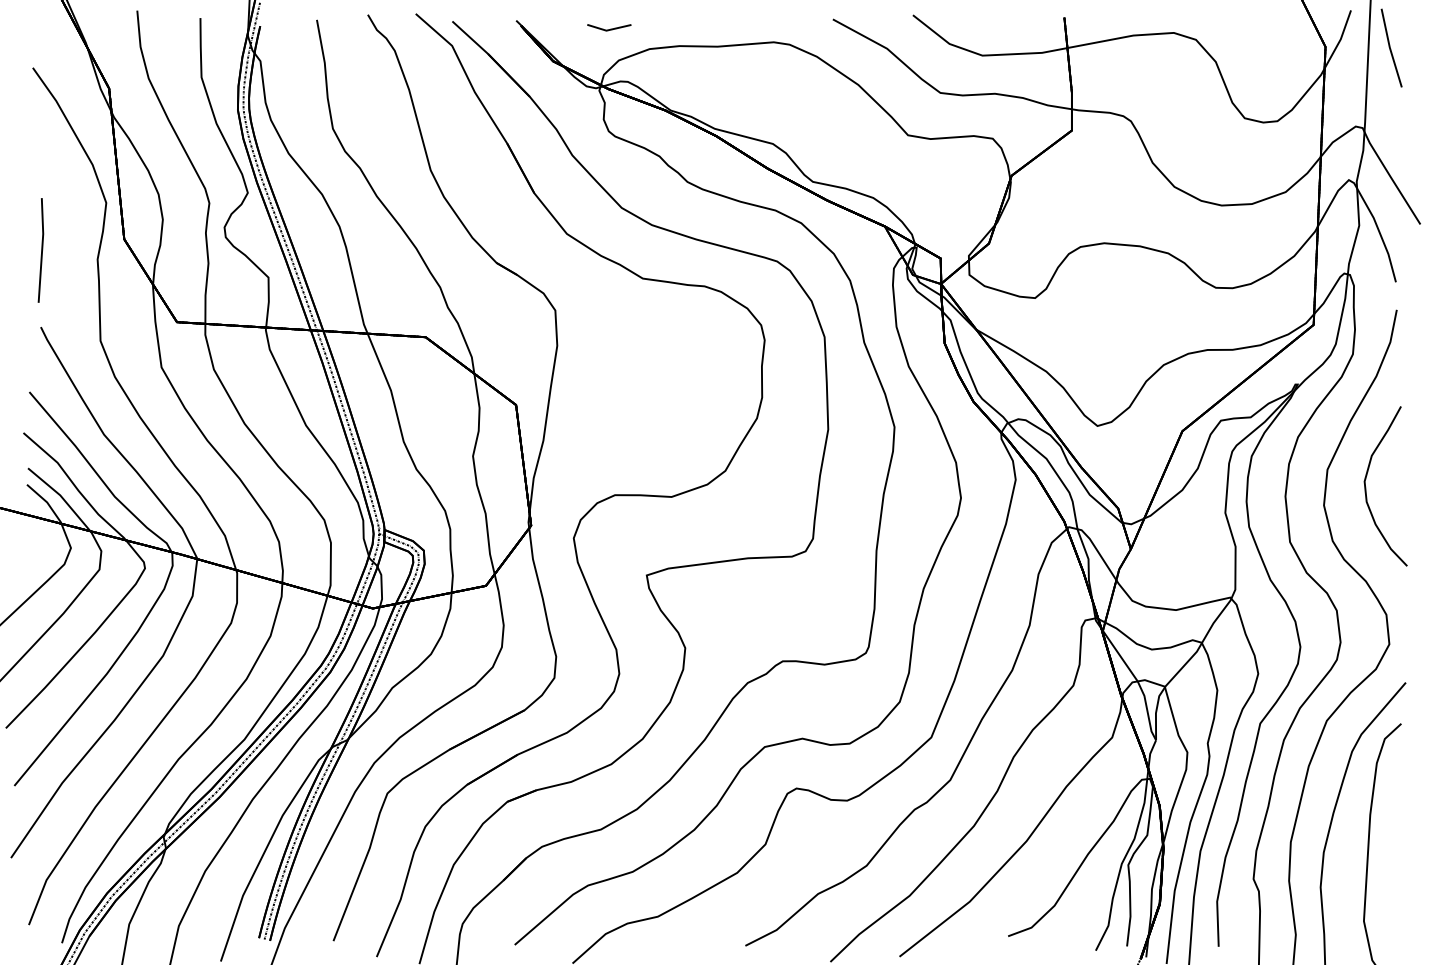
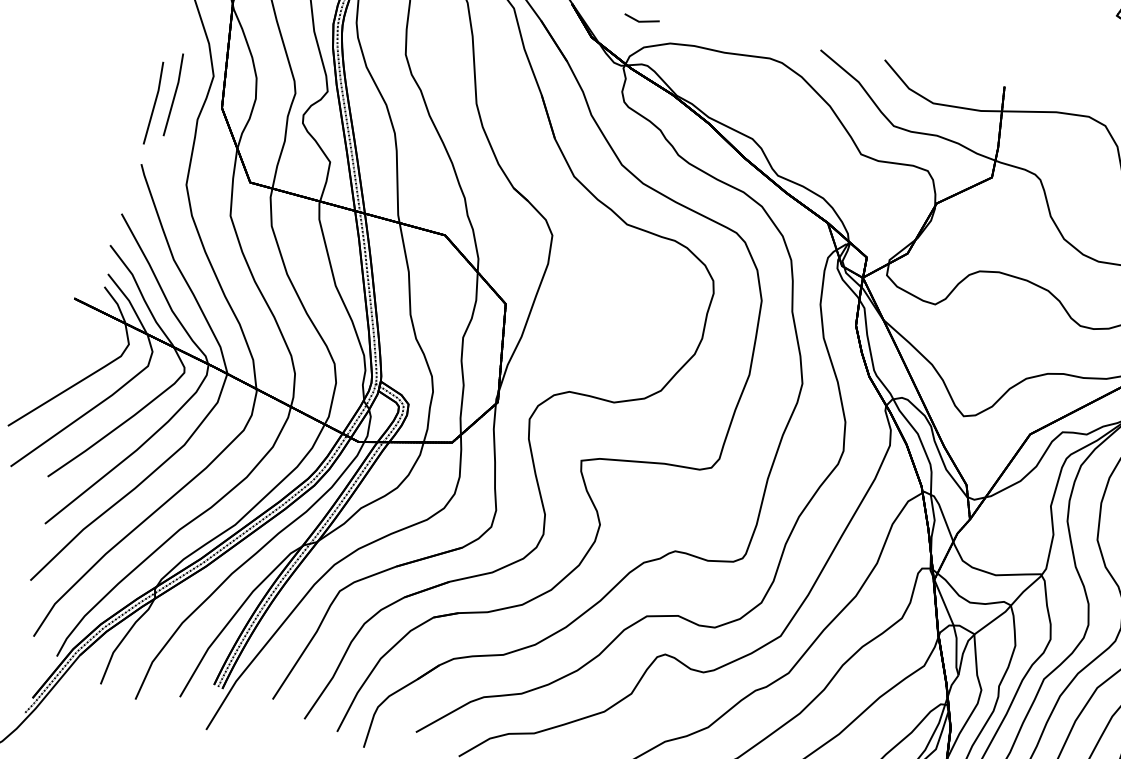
line: (63, 235) -> (174, 95), added

